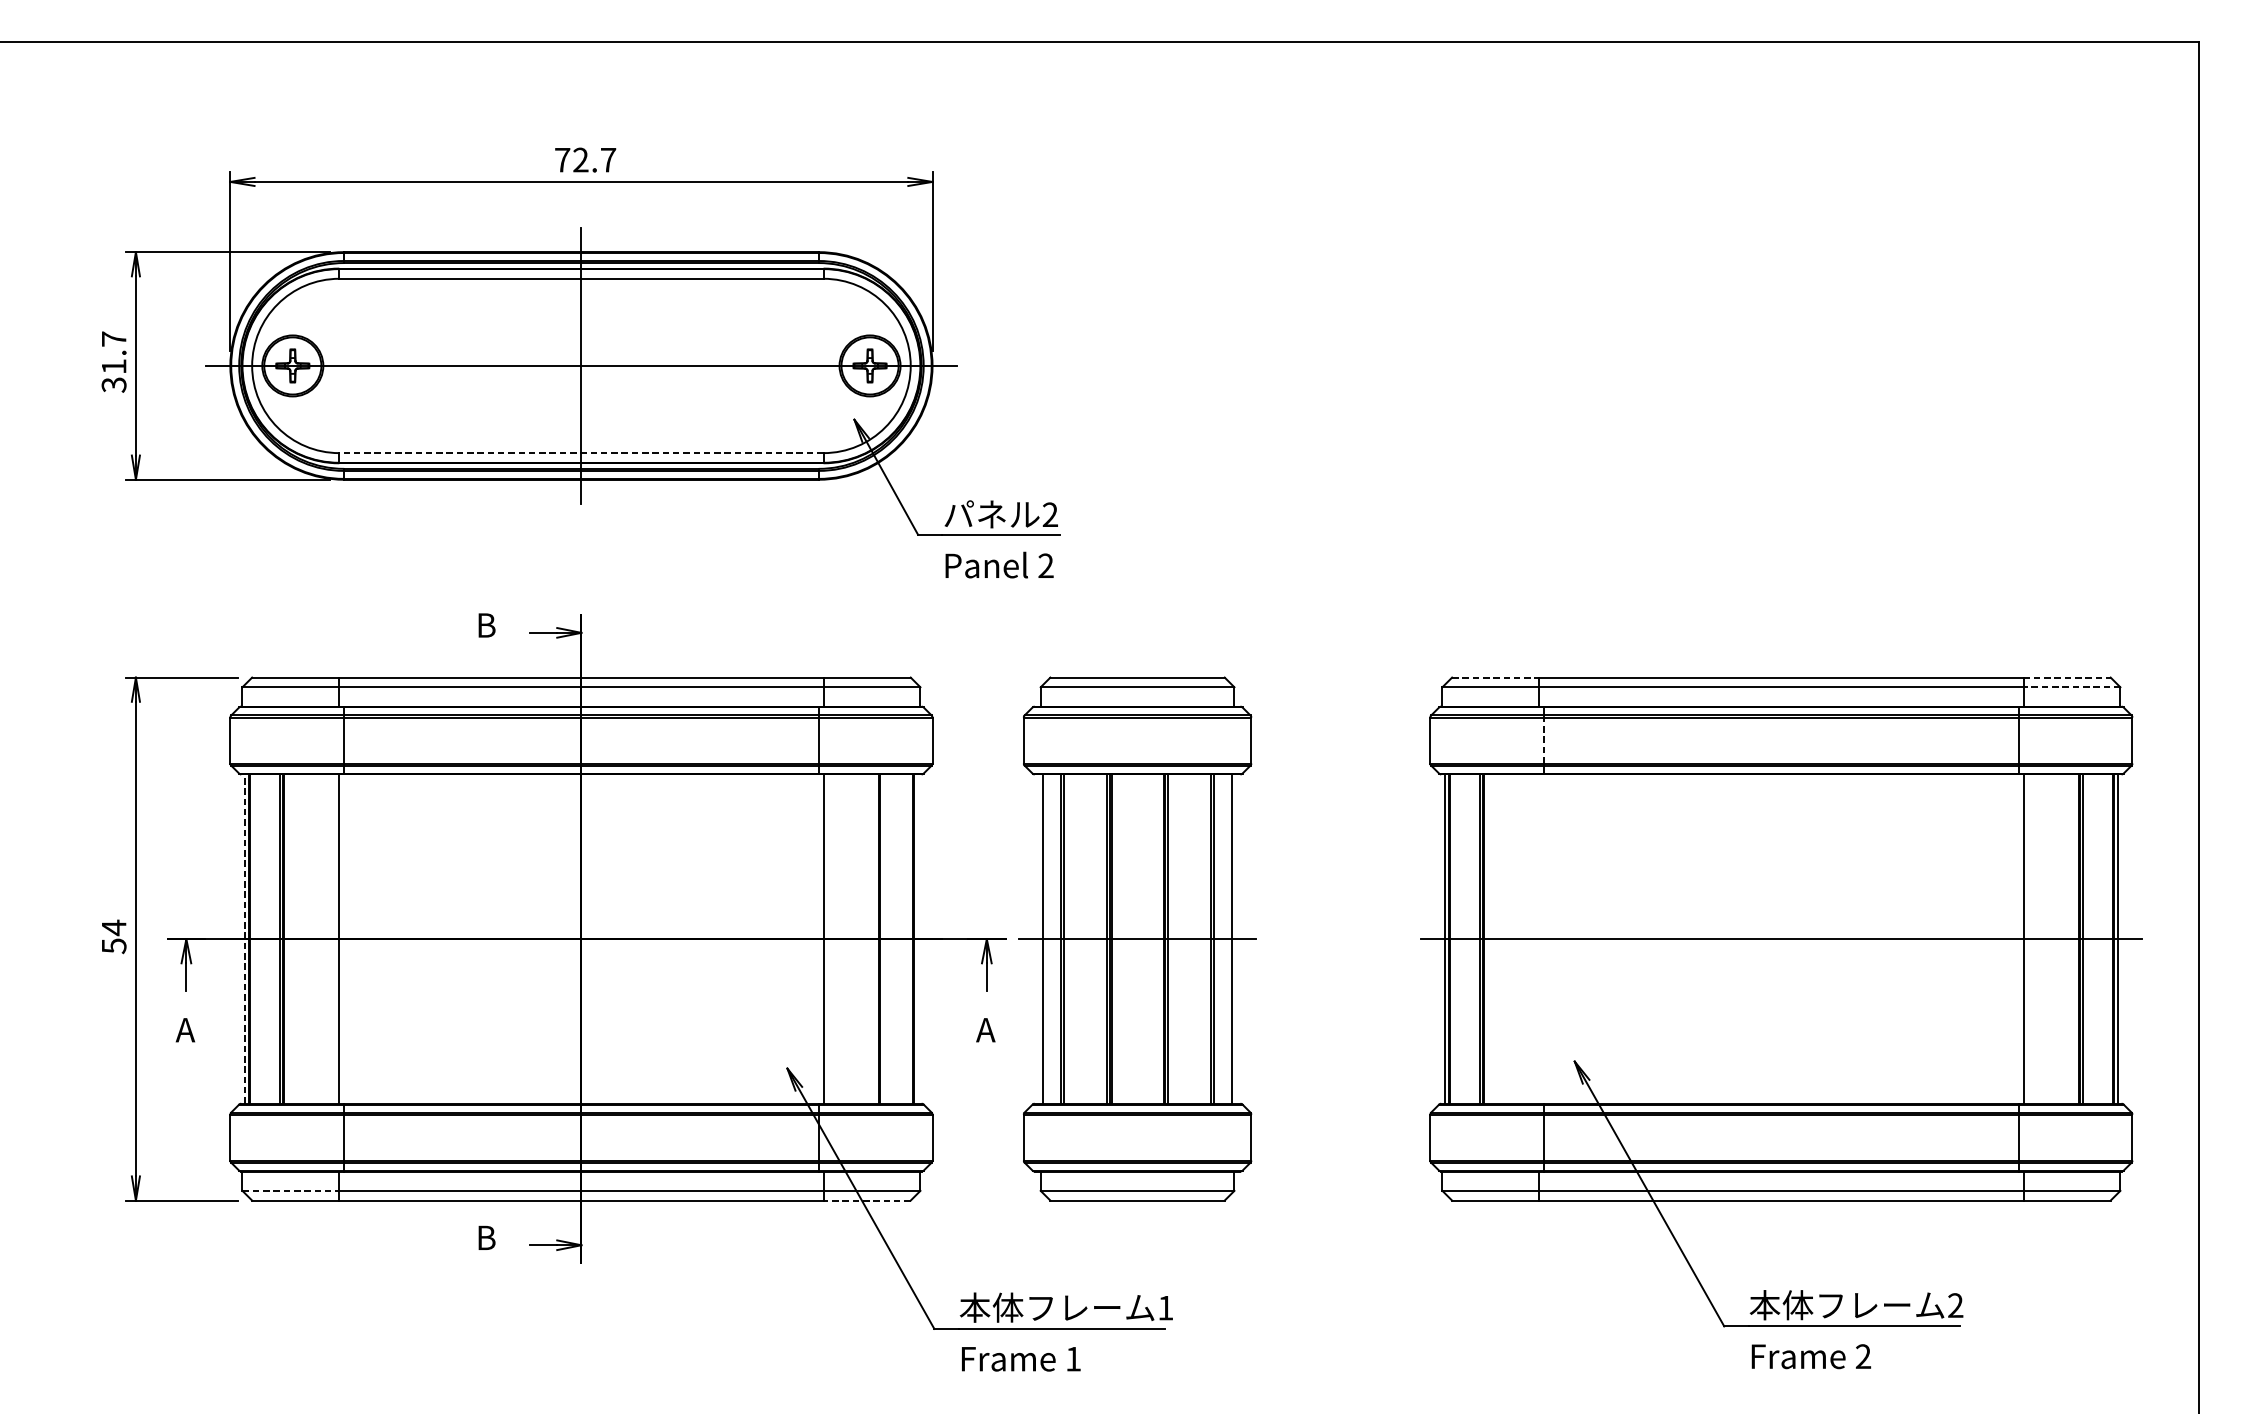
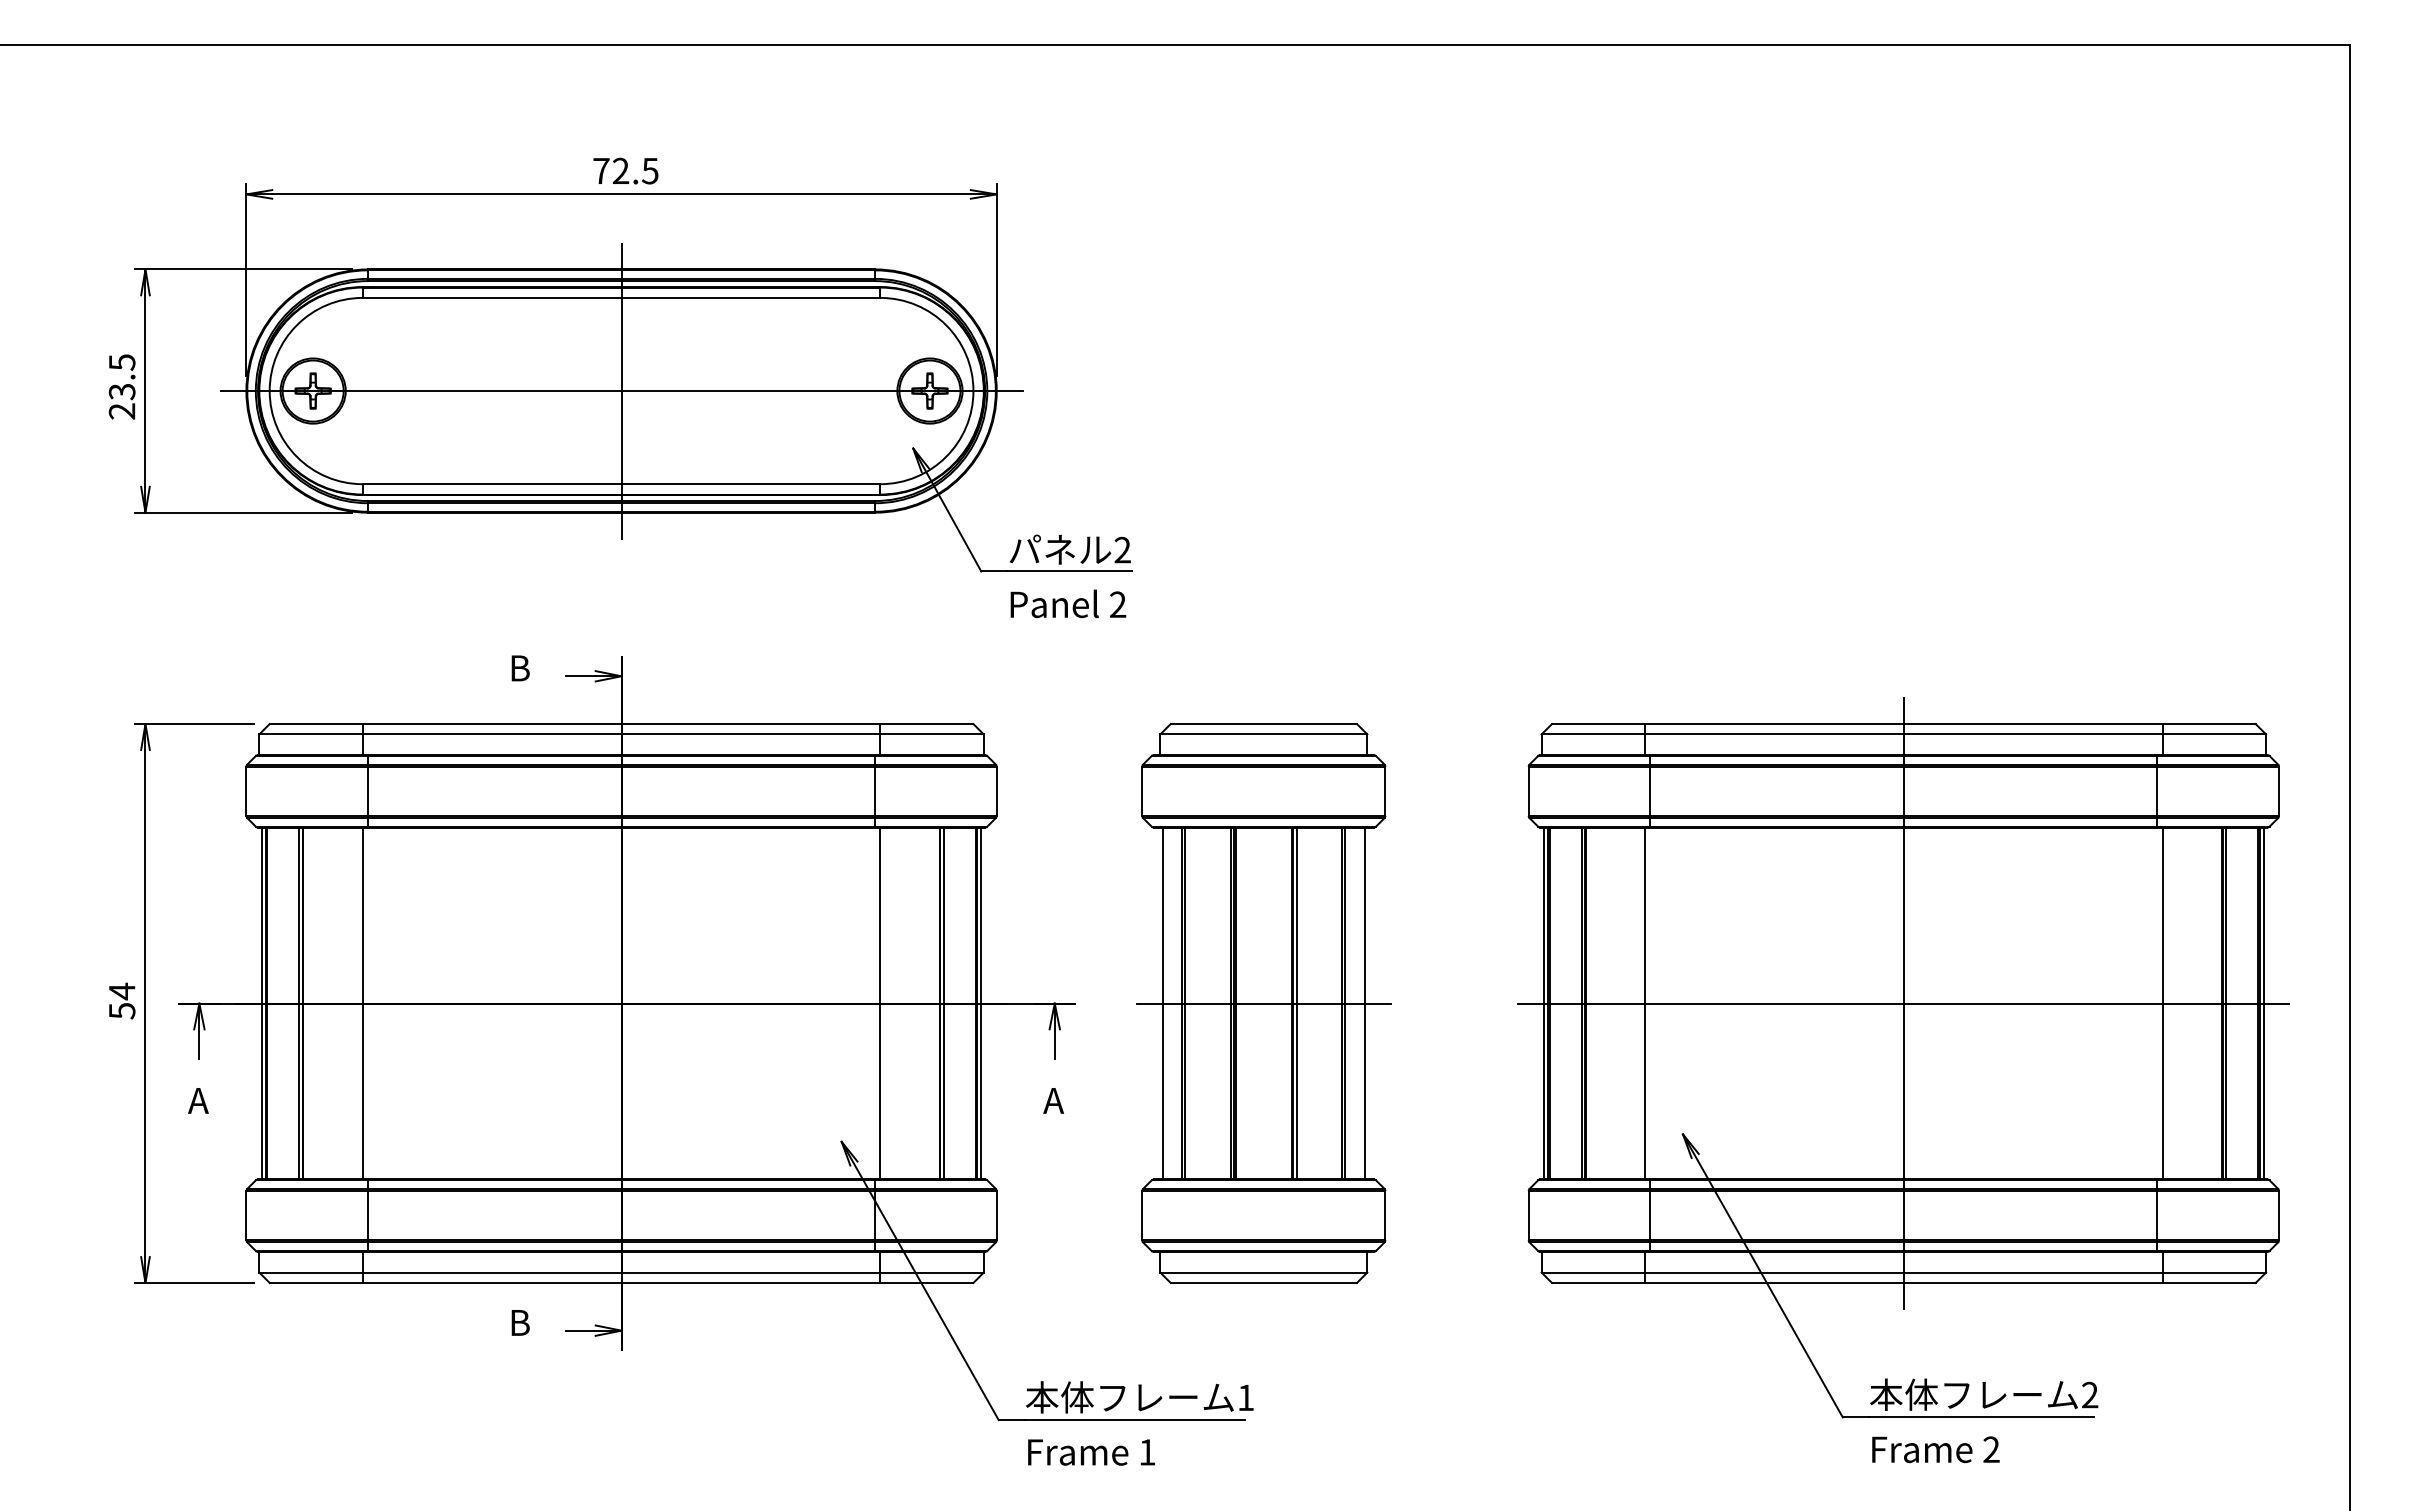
text: (608, 160) -> (650, 171), 72.7 -> 72.5
text: (113, 361) -> (121, 386), 31.7 -> 23.5
line: (581, 453) -> (621, 484), dashed -> solid
line: (1495, 677) -> (1598, 724), dashed -> solid
line: (2067, 677) -> (2209, 724), dashed -> solid
line: (2072, 687) -> (2214, 734), dashed -> solid
line: (1544, 740) -> (1650, 791), dashed -> solid
line: (244, 939) -> (261, 1003), dashed -> solid
line: (882, 939) -> (943, 1003), added
line: (918, 939) -> (981, 1003), added
part: (1137, 939) -> (1263, 1003), moved
line: (1539, 939) -> (1645, 1003), added
line: (1781, 939) -> (1903, 1003), added
line: (291, 1190) -> (311, 1272), dashed -> solid
line: (866, 1200) -> (926, 1282), dashed -> solid

